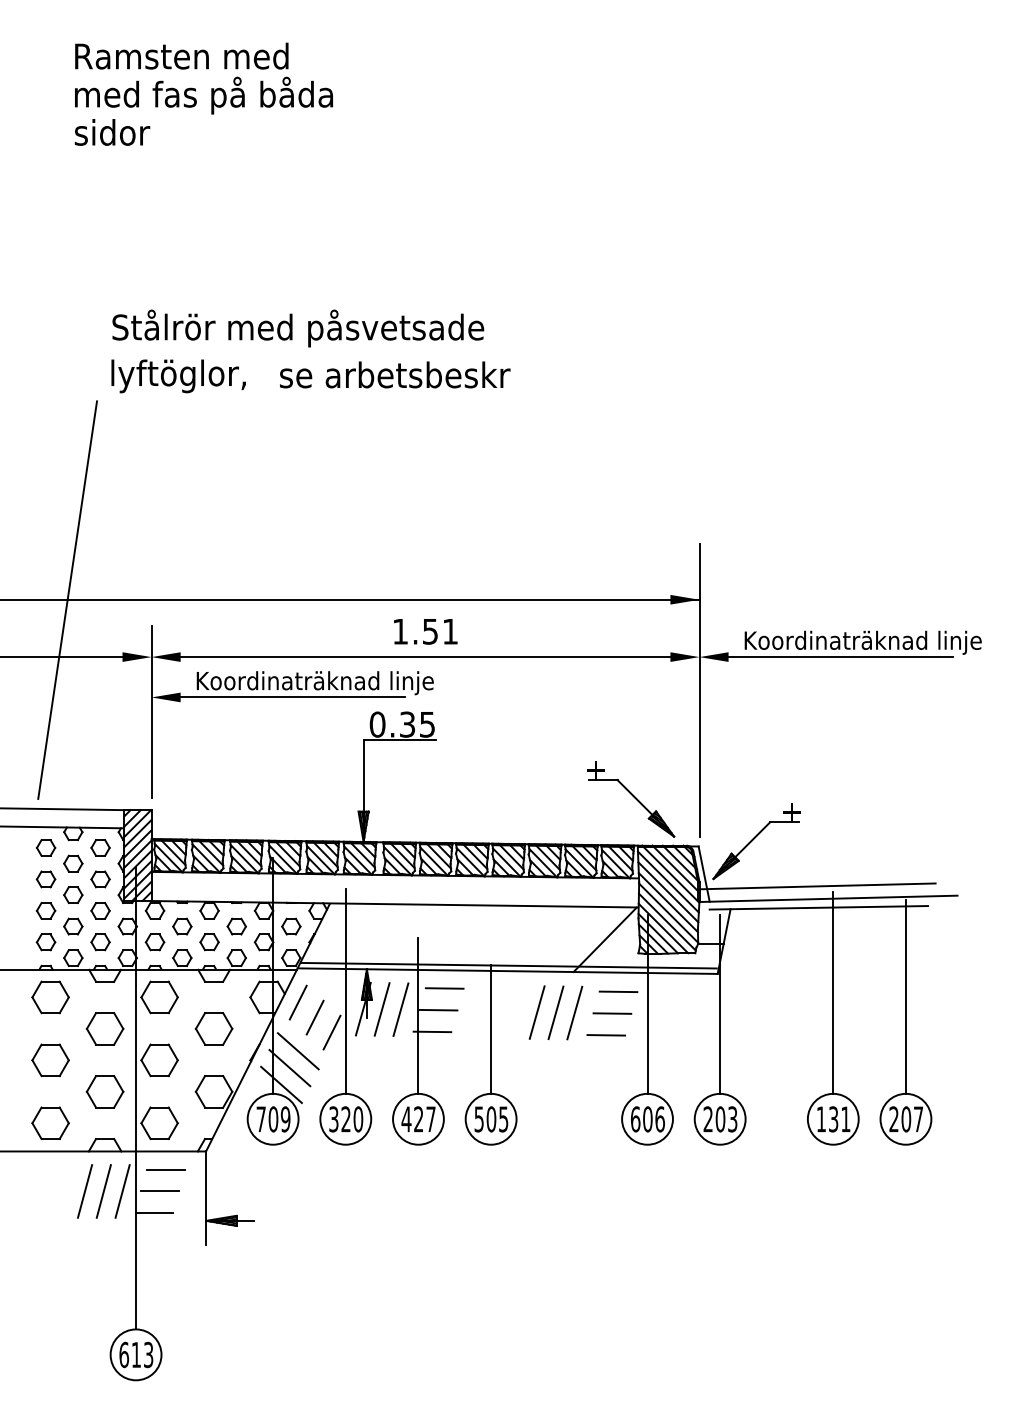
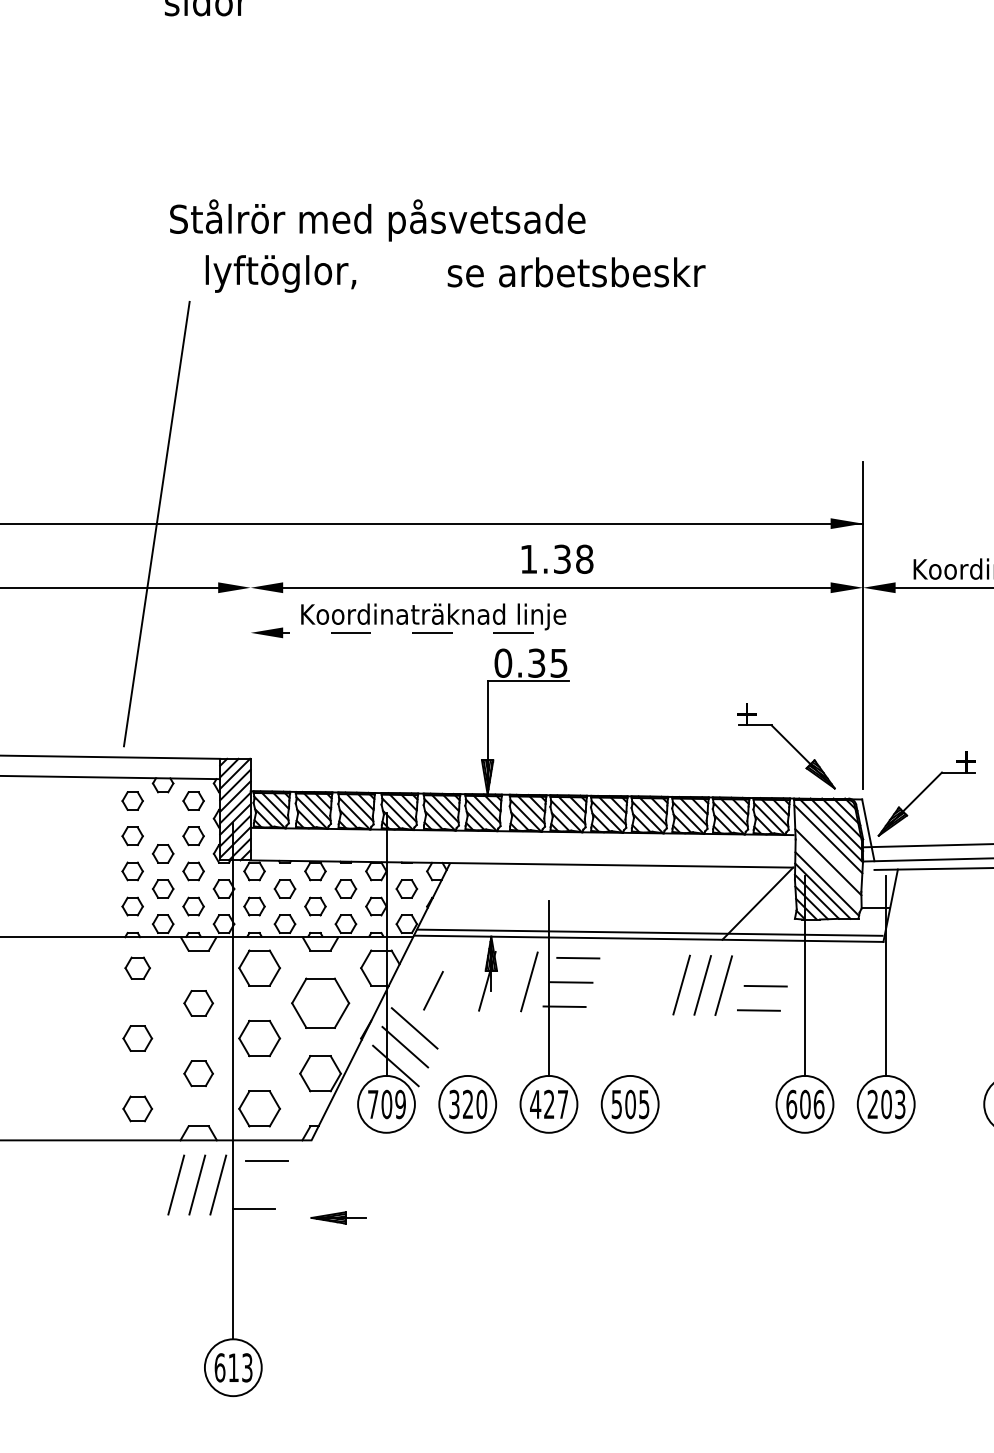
text: (298, 328) -> (377, 220), moved
text: (395, 374) -> (576, 271), moved
text: (440, 631) -> (573, 559), 1.51 -> 1.38
line: (292, 697) -> (408, 632), solid -> dashed
line: (151, 711) -> (250, 648), removed
part: (73, 863) -> (163, 818), removed
line: (668, 892) -> (828, 850), removed
line: (668, 912) -> (828, 873), removed
line: (345, 991) -> (467, 961), removed
line: (618, 991) -> (772, 961), removed
part: (50, 997) -> (137, 968), size x0.6
line: (297, 1002) -> (413, 973), removed
line: (381, 1009) -> (507, 981), removed
part: (104, 1028) -> (198, 1002), size x0.7
part: (213, 1028) -> (319, 1002), size x1.4
line: (491, 1029) -> (630, 1004), removed
line: (331, 1032) -> (451, 1007), removed
part: (50, 1060) -> (137, 1038), size x0.7
part: (104, 1091) -> (198, 1073), size x0.7
part: (50, 1123) -> (137, 1109), size x0.7
line: (160, 1191) -> (260, 1185), removed
line: (206, 1197) -> (312, 1191), removed

